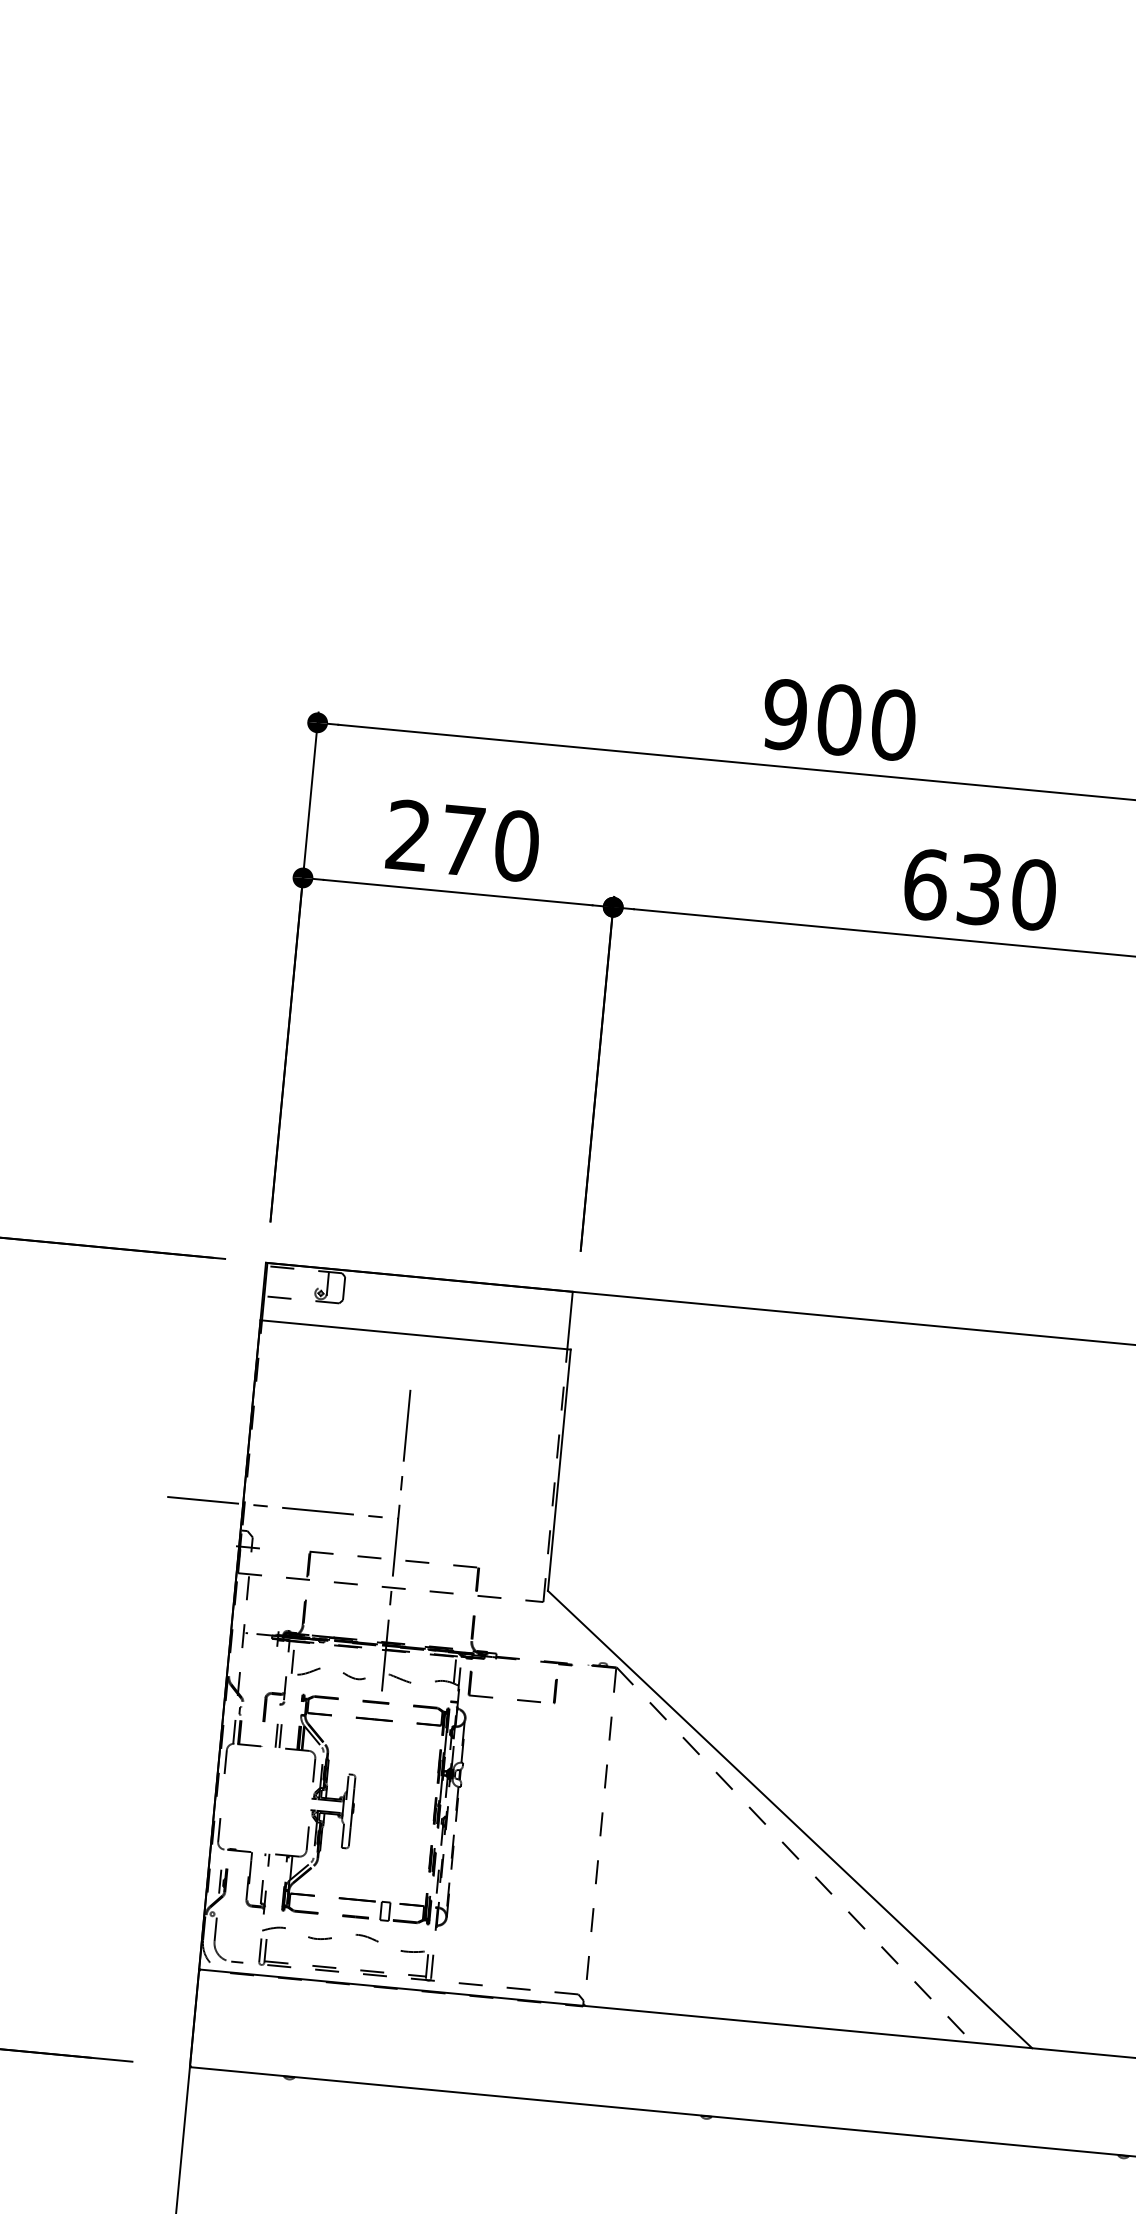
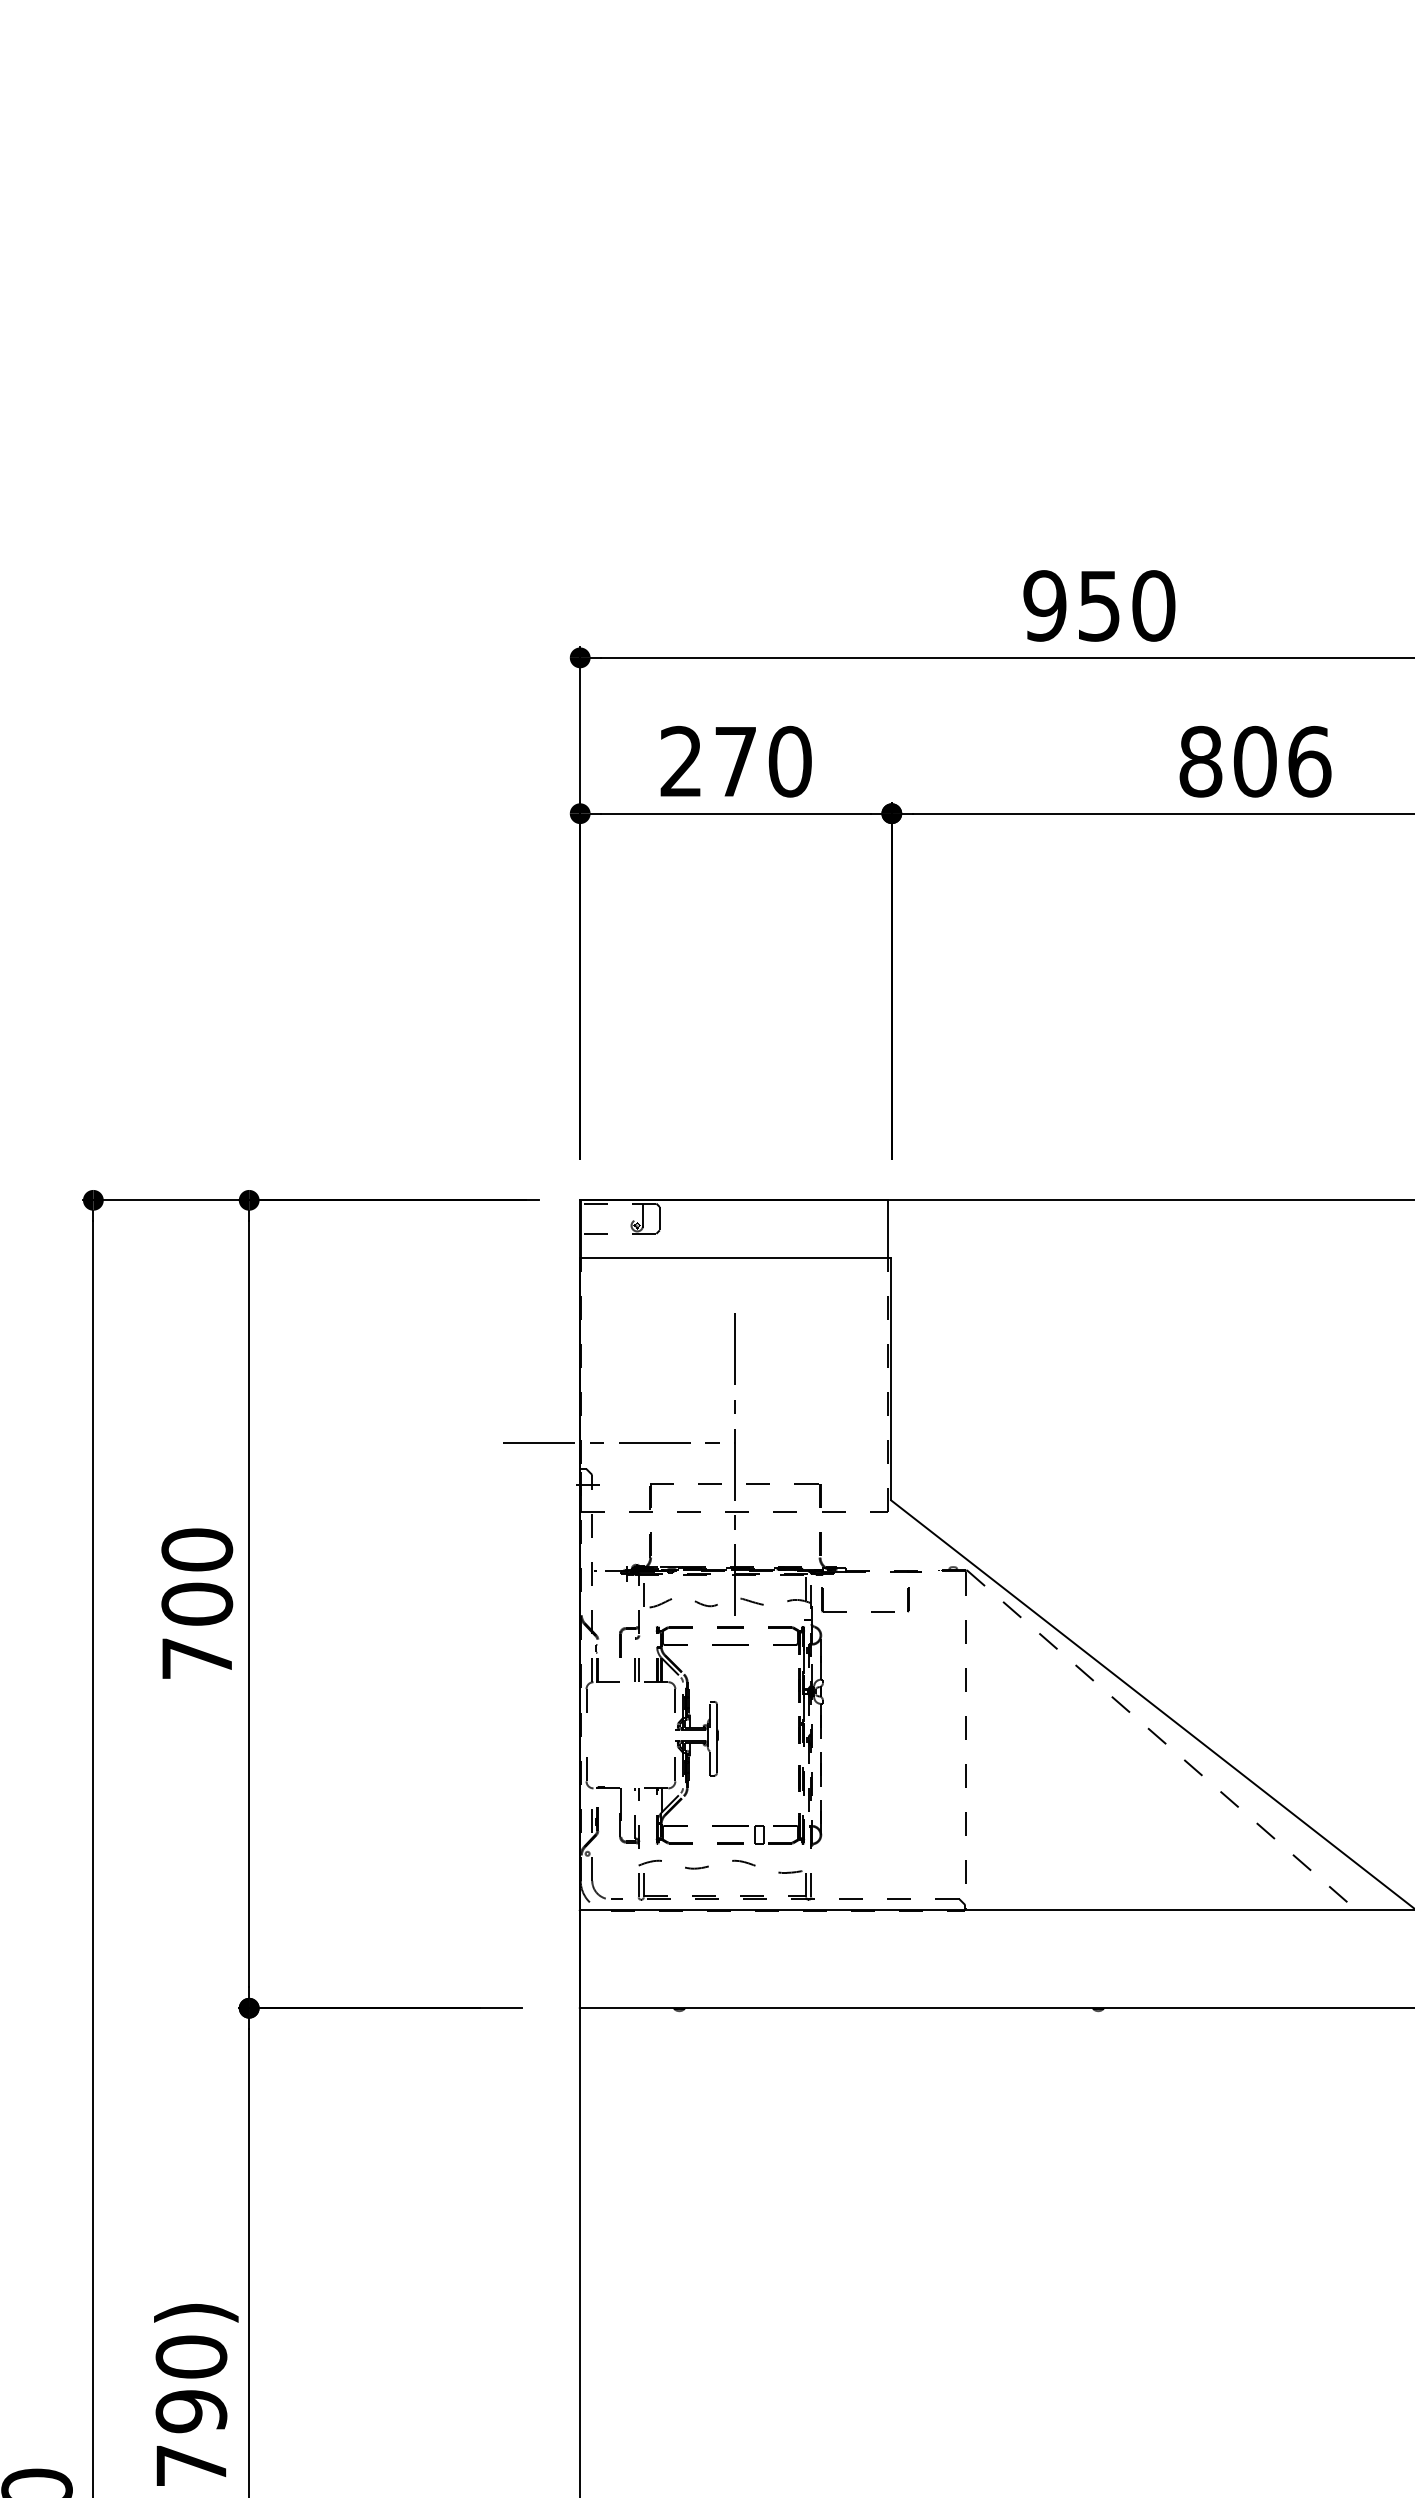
text: (839, 719) -> (1099, 605), 900 -> 950
text: (980, 889) -> (1255, 761), 630 -> 806

